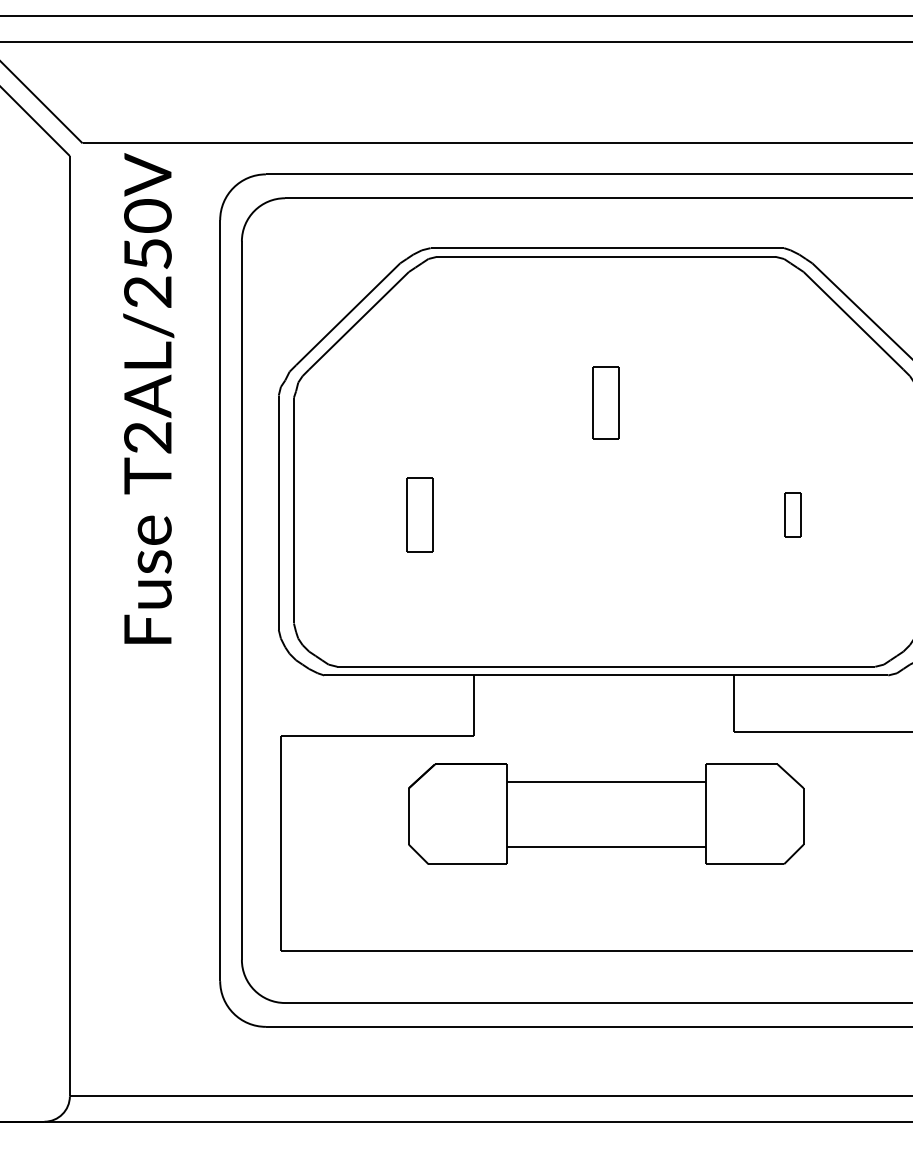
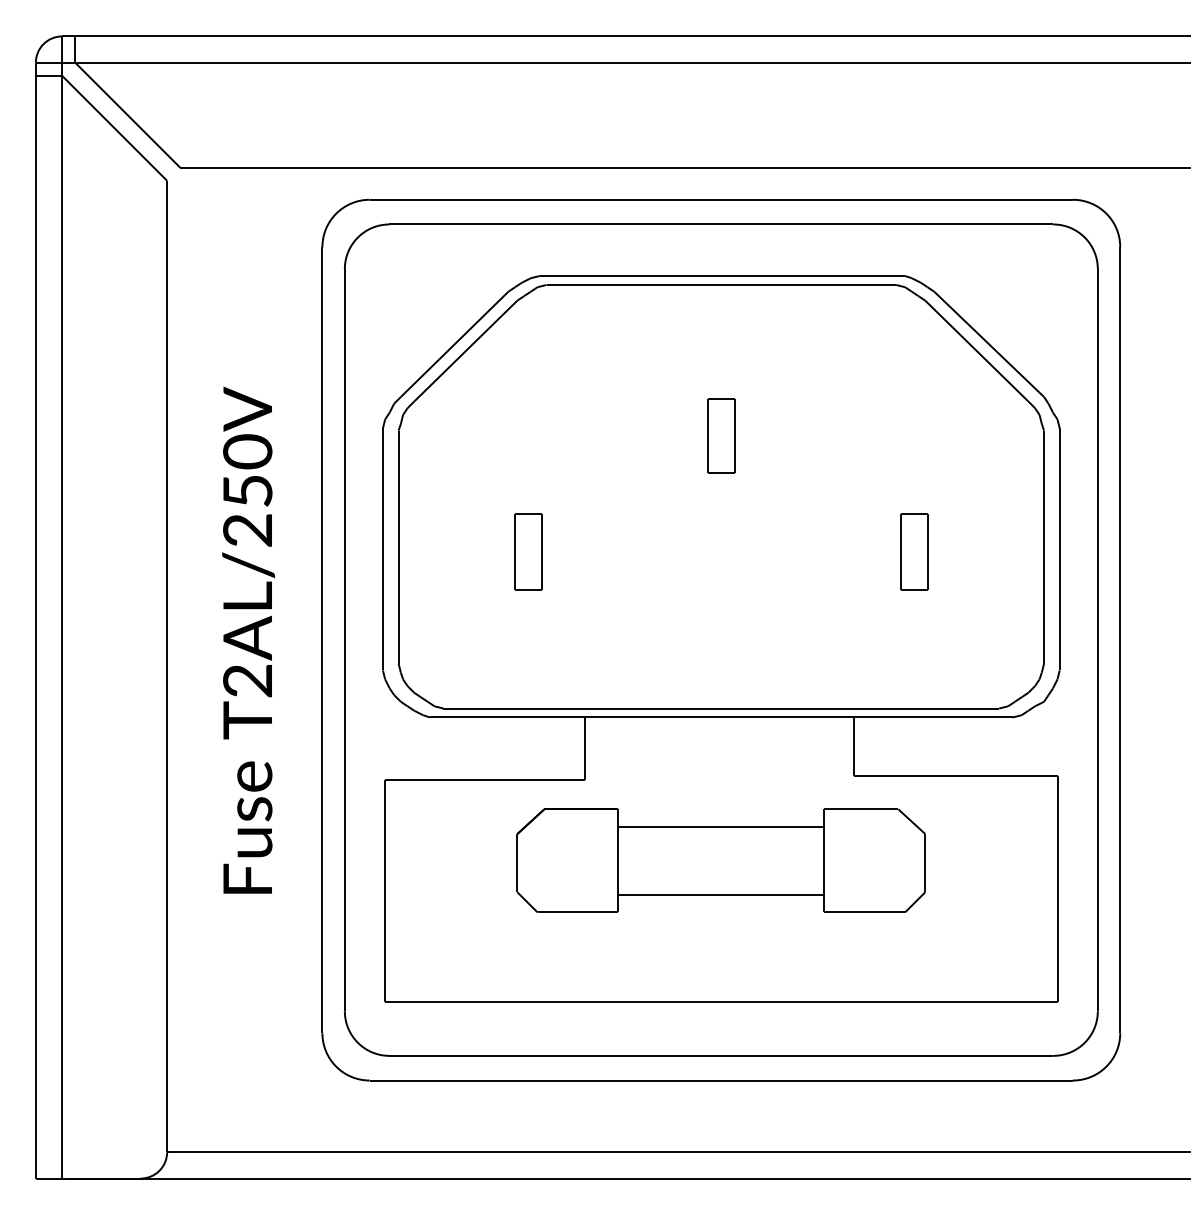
text: (148, 397) -> (248, 639), moved
part: (793, 514) -> (914, 551), size x1.67

